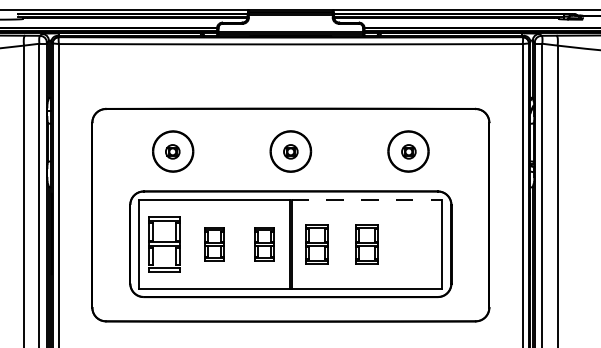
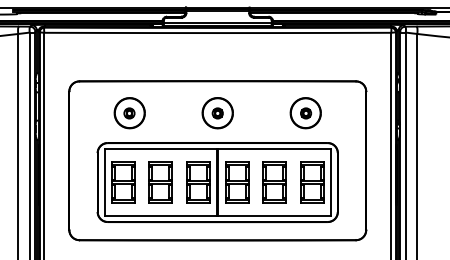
line: (367, 199) -> (275, 149), dashed -> solid
part: (214, 244) -> (160, 182), size x1.67
part: (264, 244) -> (198, 182), size x1.67
part: (316, 244) -> (236, 182), size x1.43
part: (366, 244) -> (274, 182), size x1.43
part: (416, 244) -> (311, 182), added

